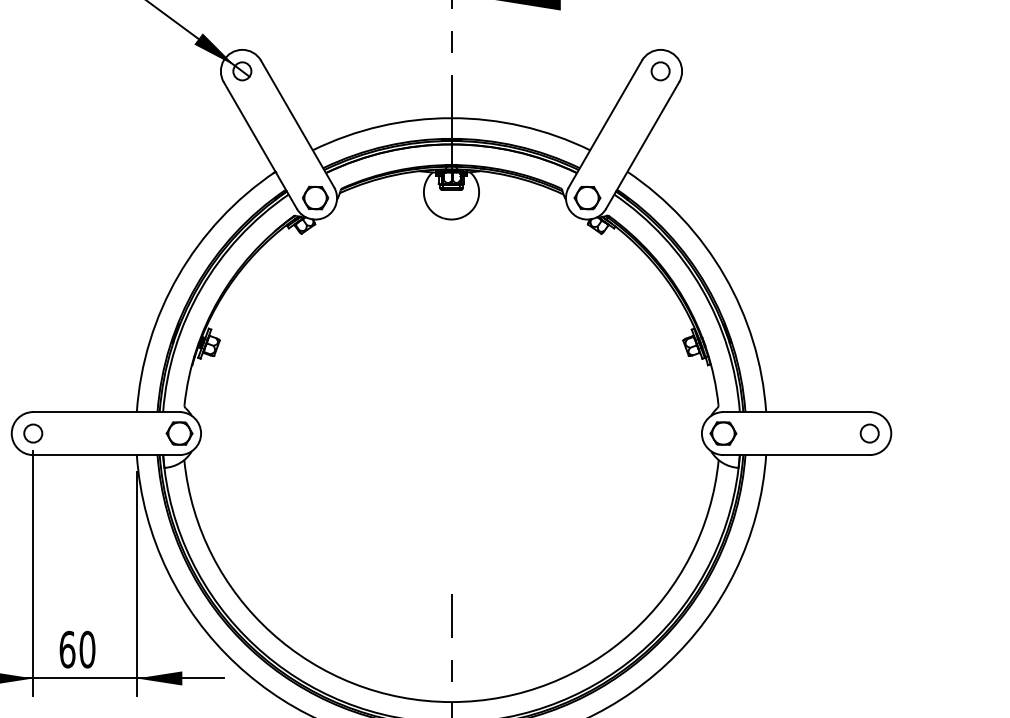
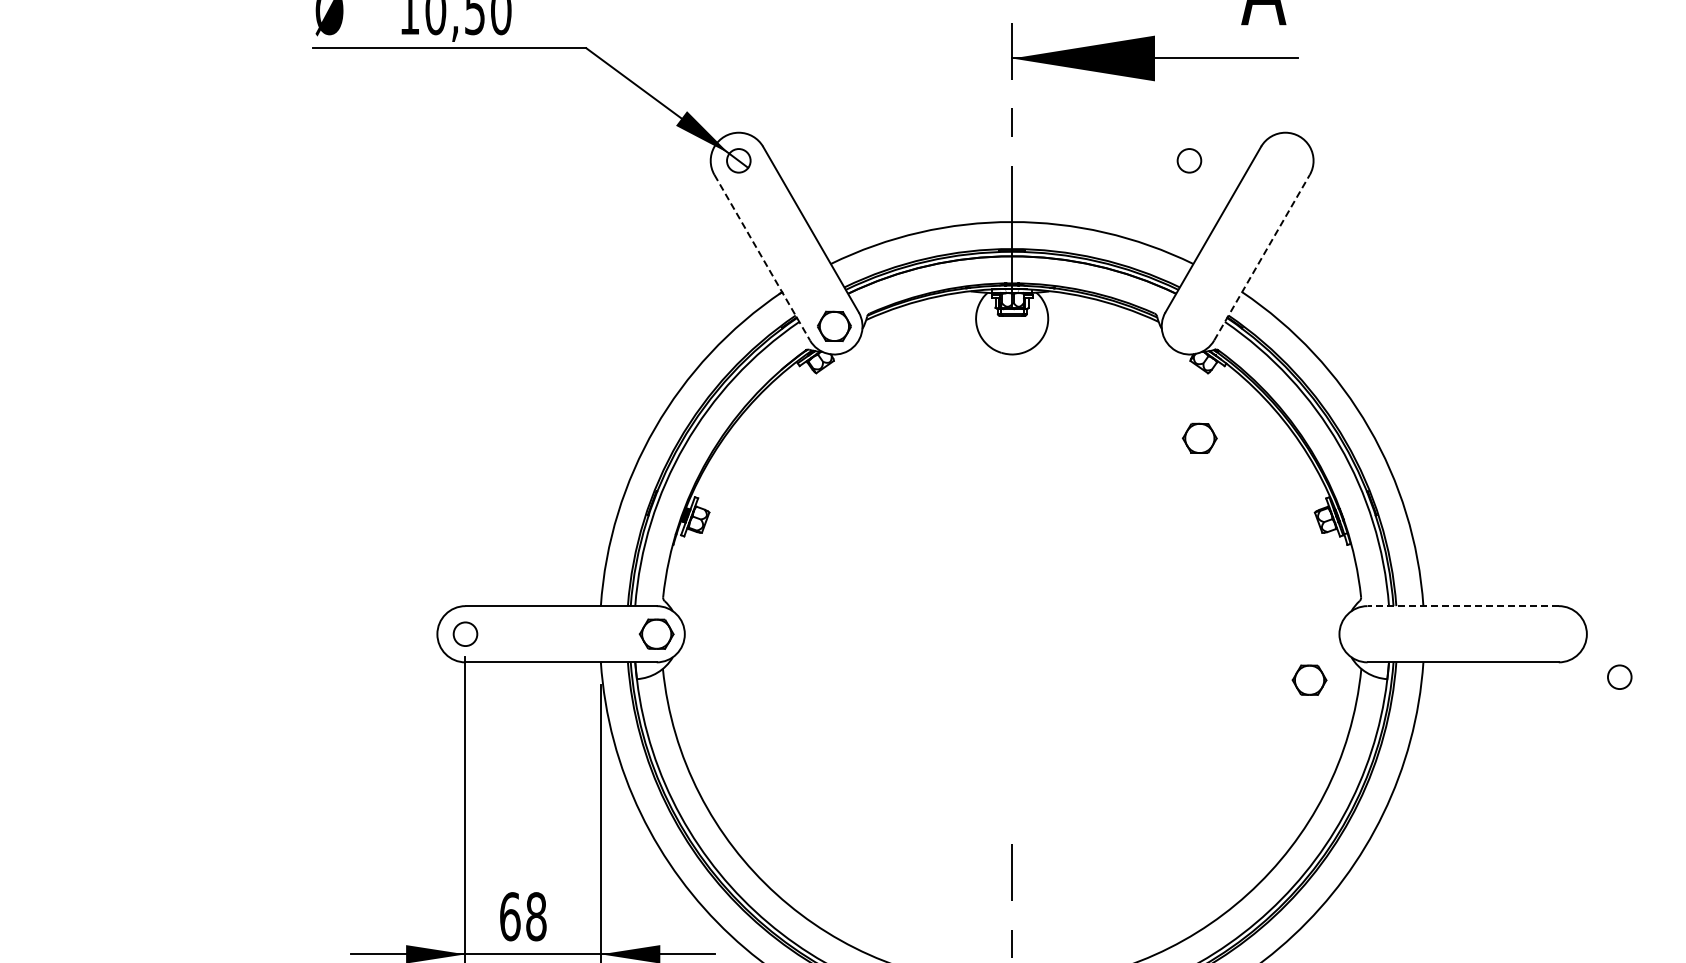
circle: (660, 71) -> (1189, 160), moved
line: (260, 145) -> (762, 257), solid -> dashed
line: (643, 145) -> (1262, 257), solid -> dashed
part: (587, 197) -> (1199, 437), moved
line: (796, 412) -> (1463, 606), solid -> dashed
part: (723, 433) -> (1309, 679), moved
circle: (869, 433) -> (1619, 676), moved
text: (87, 649) -> (536, 916), 60 -> 68

